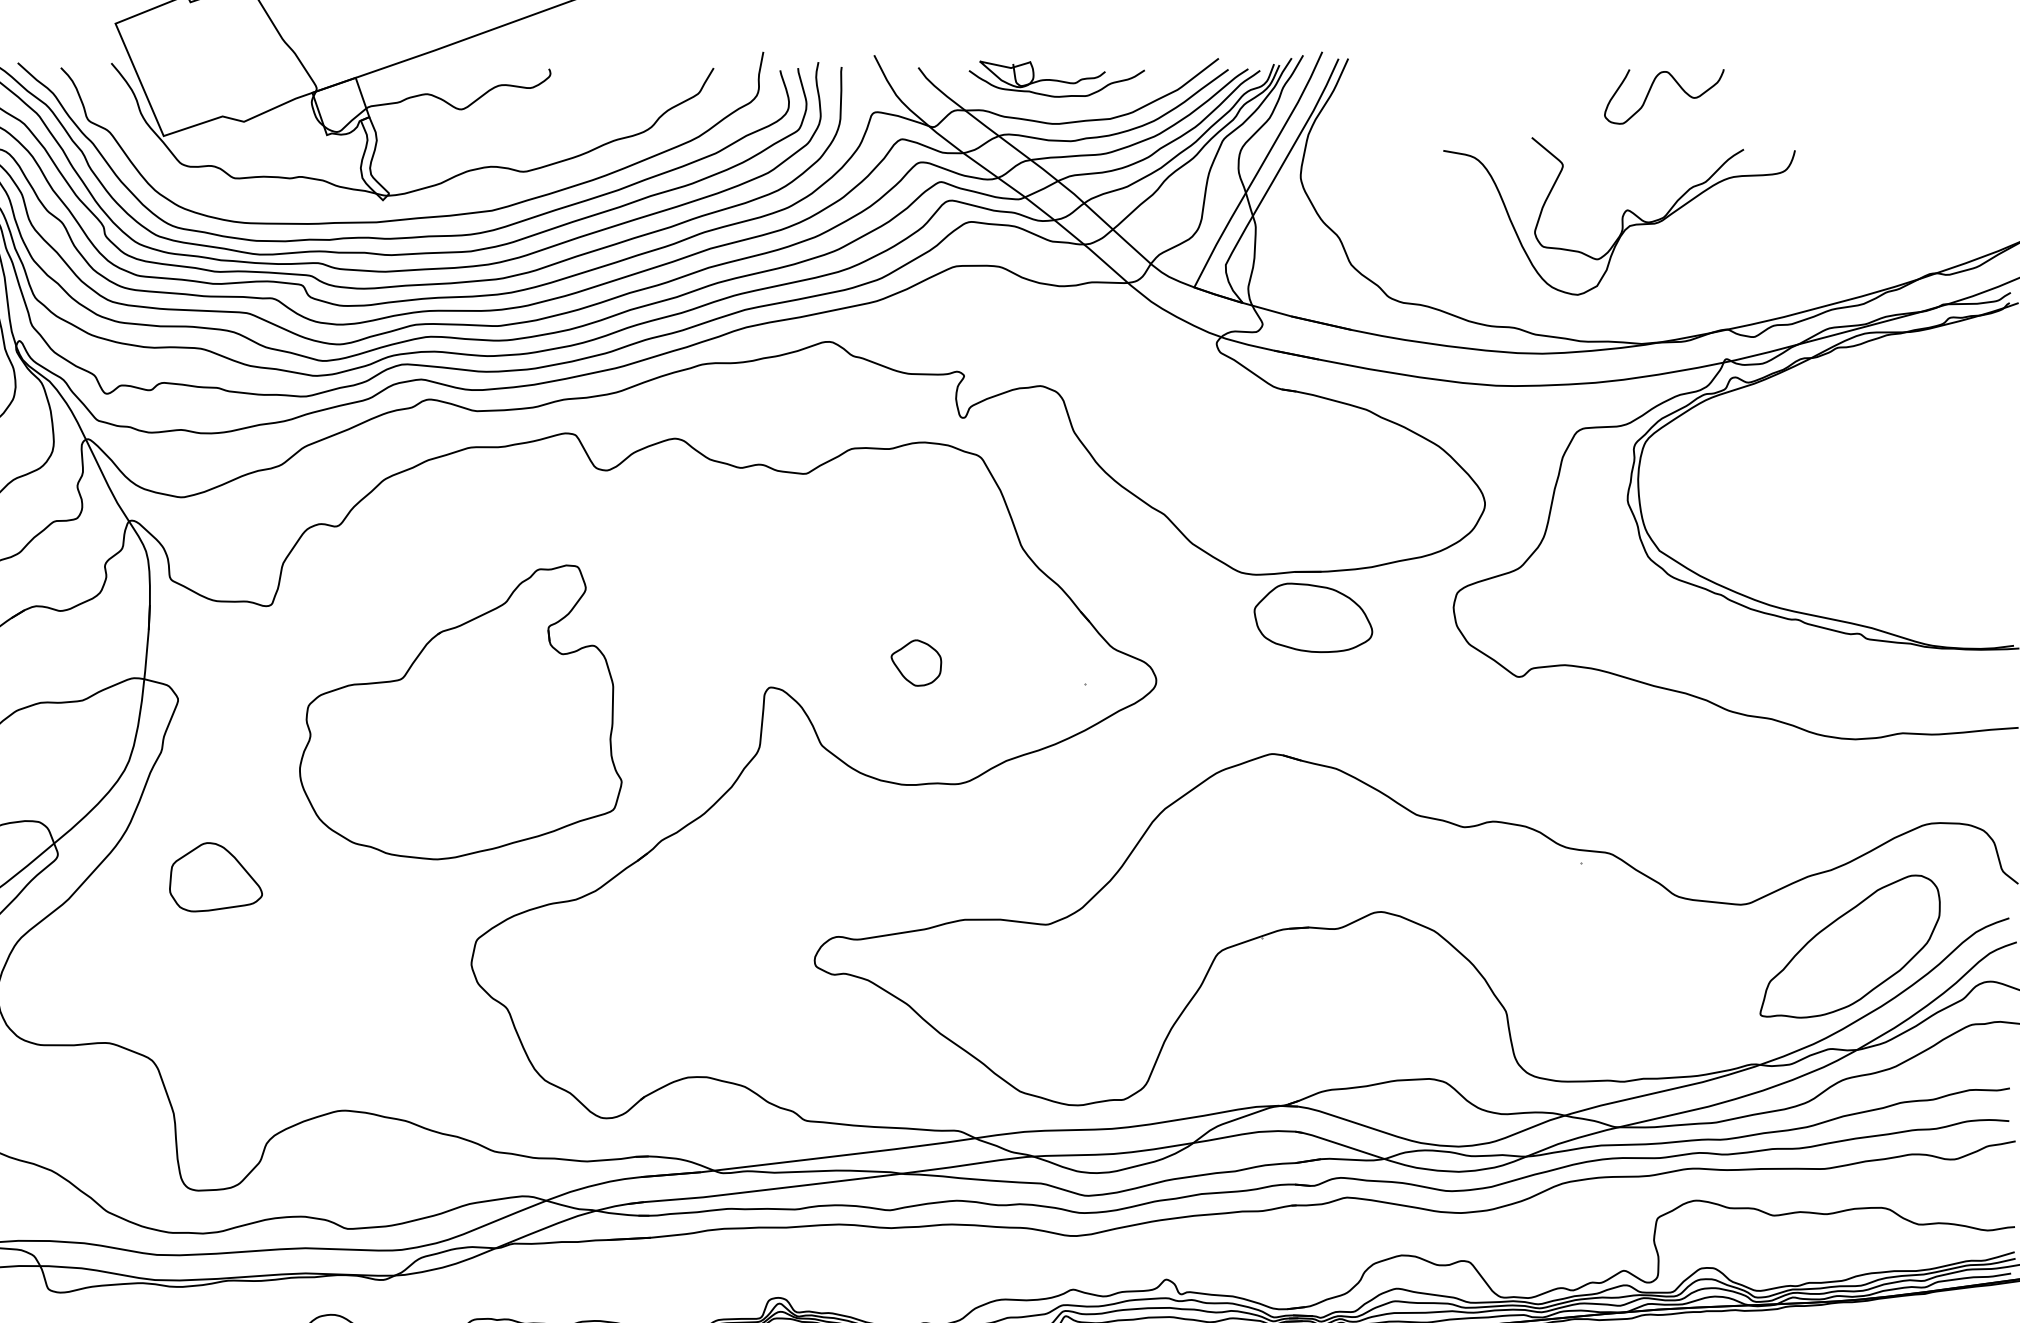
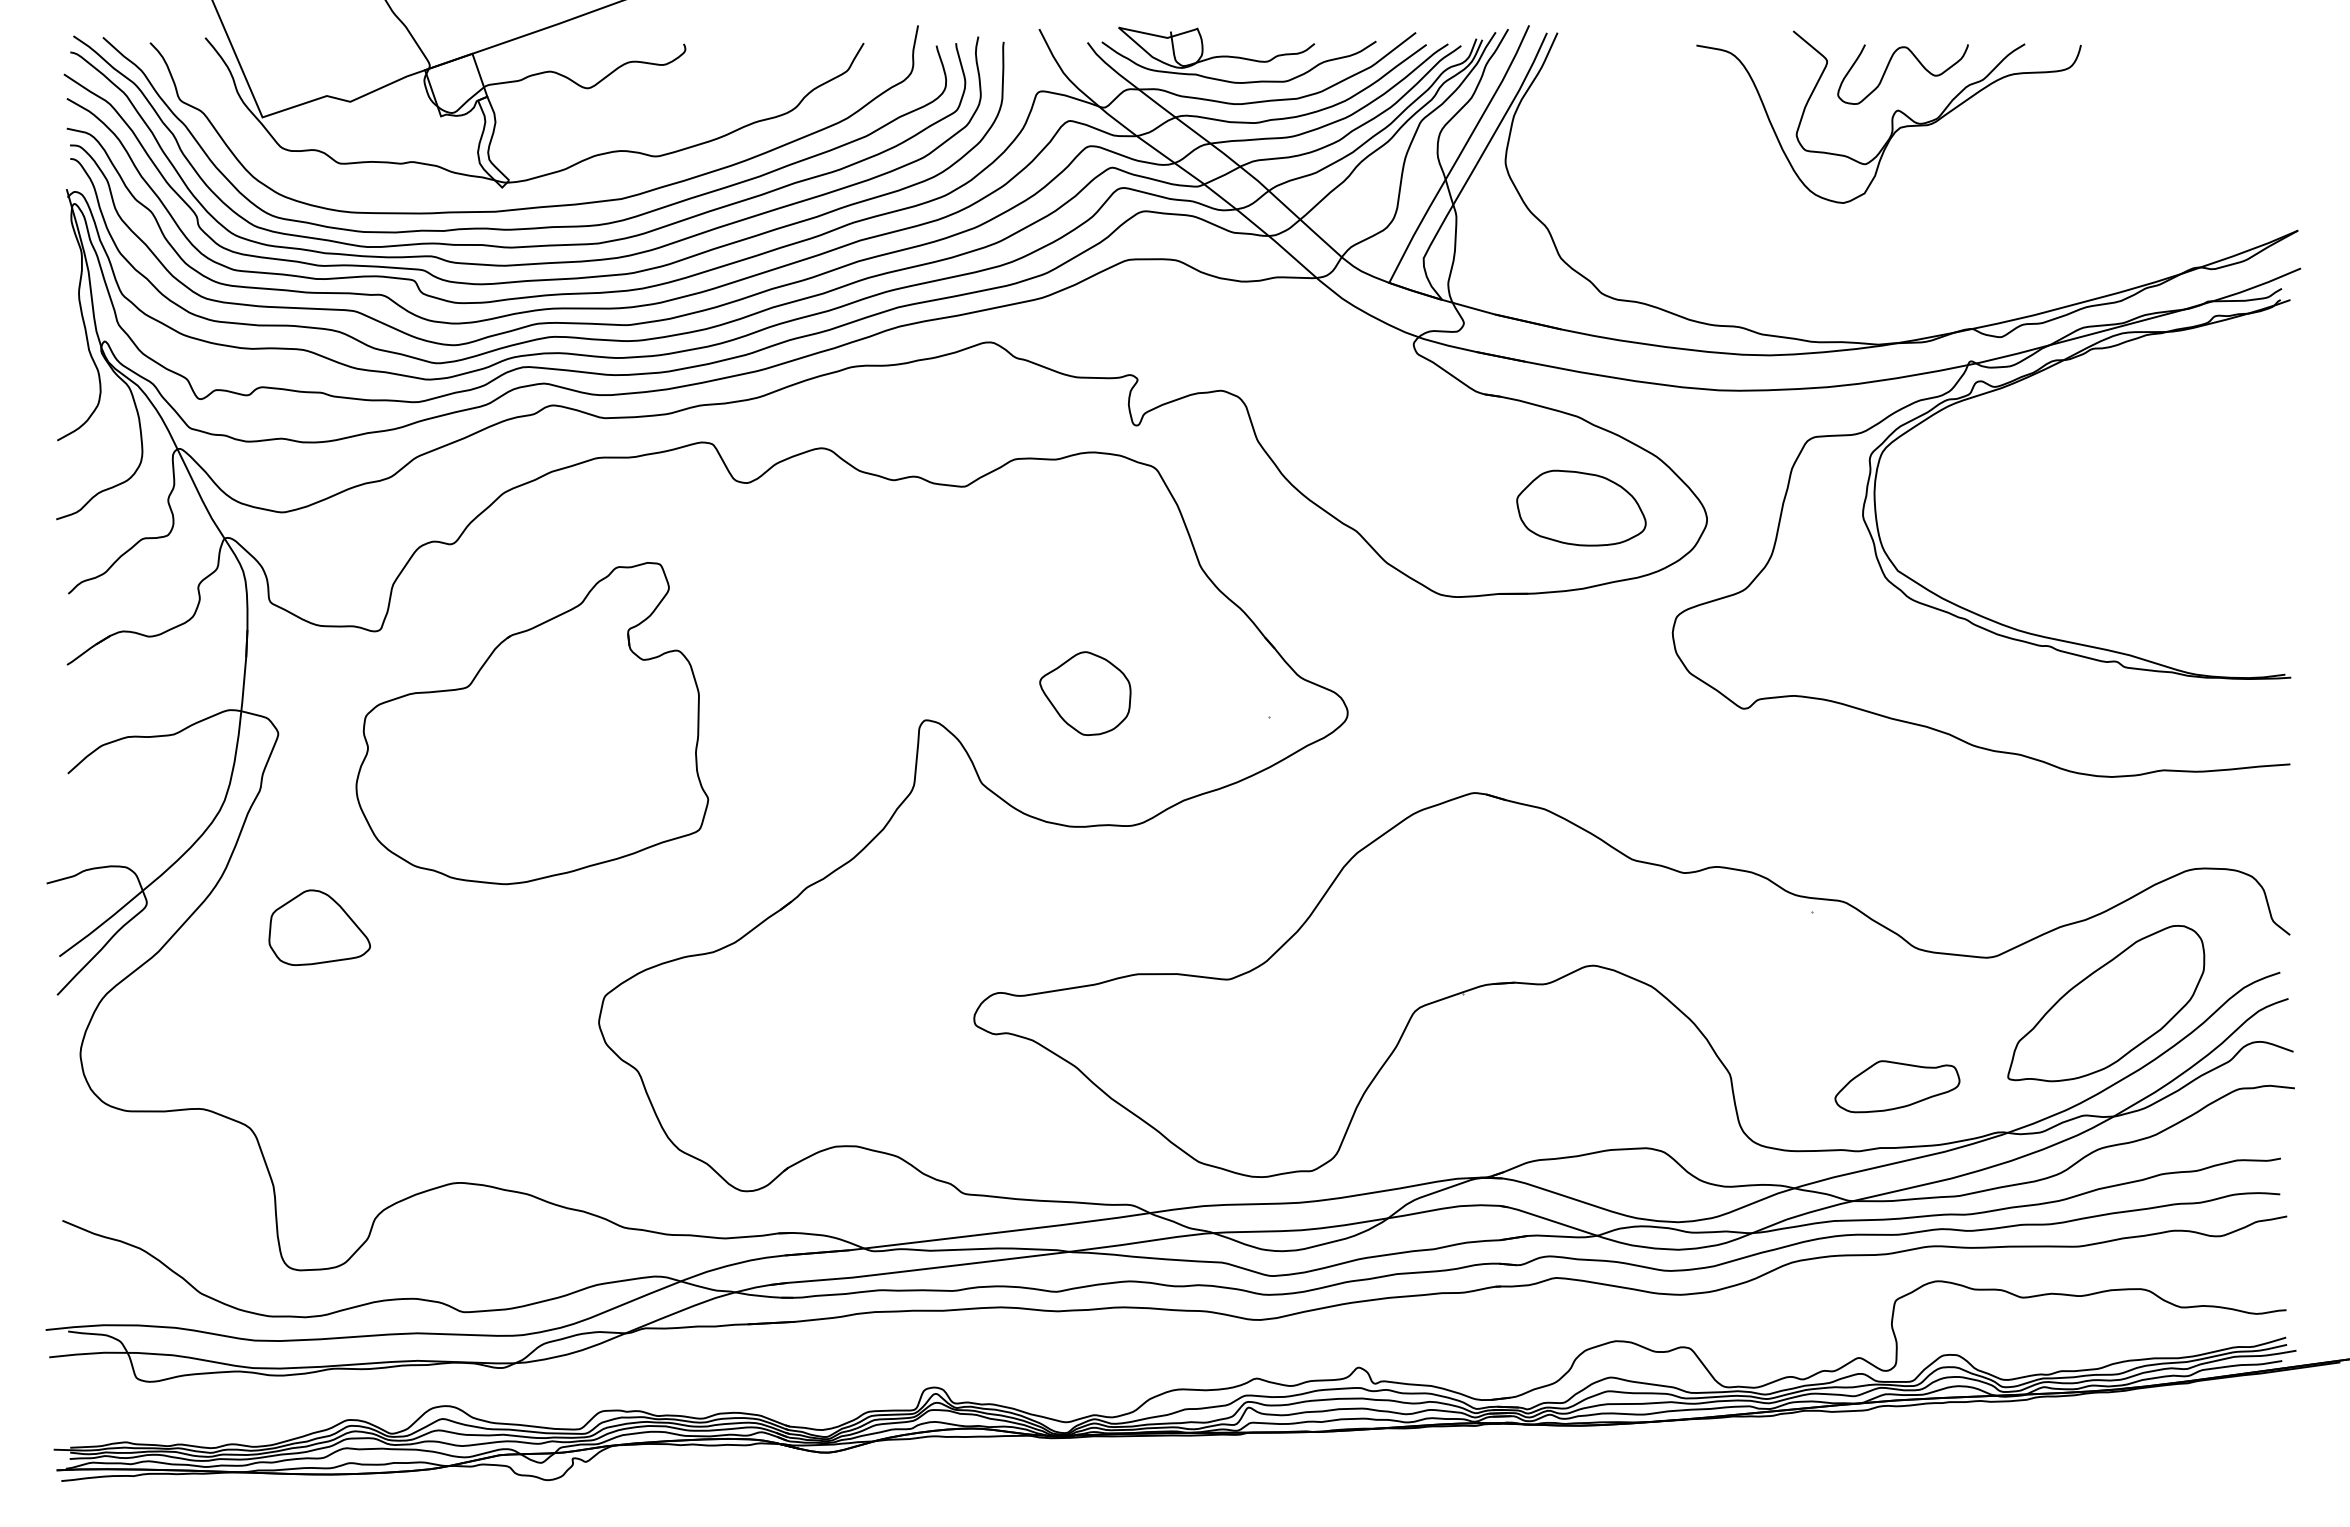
part: (1056, 78) -> (1238, 54), size x1.43
part: (1618, 215) -> (1888, 116), moved
part: (1313, 617) -> (1581, 507), moved
part: (916, 663) -> (1085, 693), size x1.67
part: (460, 712) -> (532, 723), moved
part: (1659, 1022) -> (1897, 1086), added

